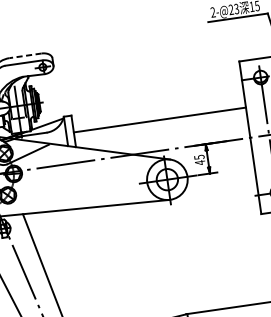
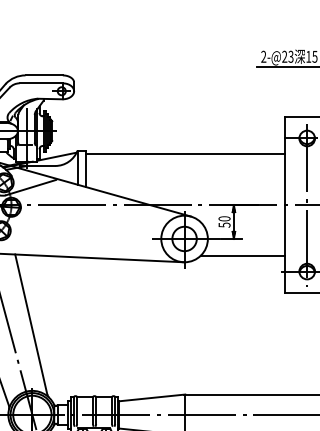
line: (25, 55) -> (44, 75), dashed -> solid
line: (159, 120) -> (185, 154), moved
text: (199, 159) -> (224, 221), 45 -> 50
line: (219, 186) -> (242, 255), added

